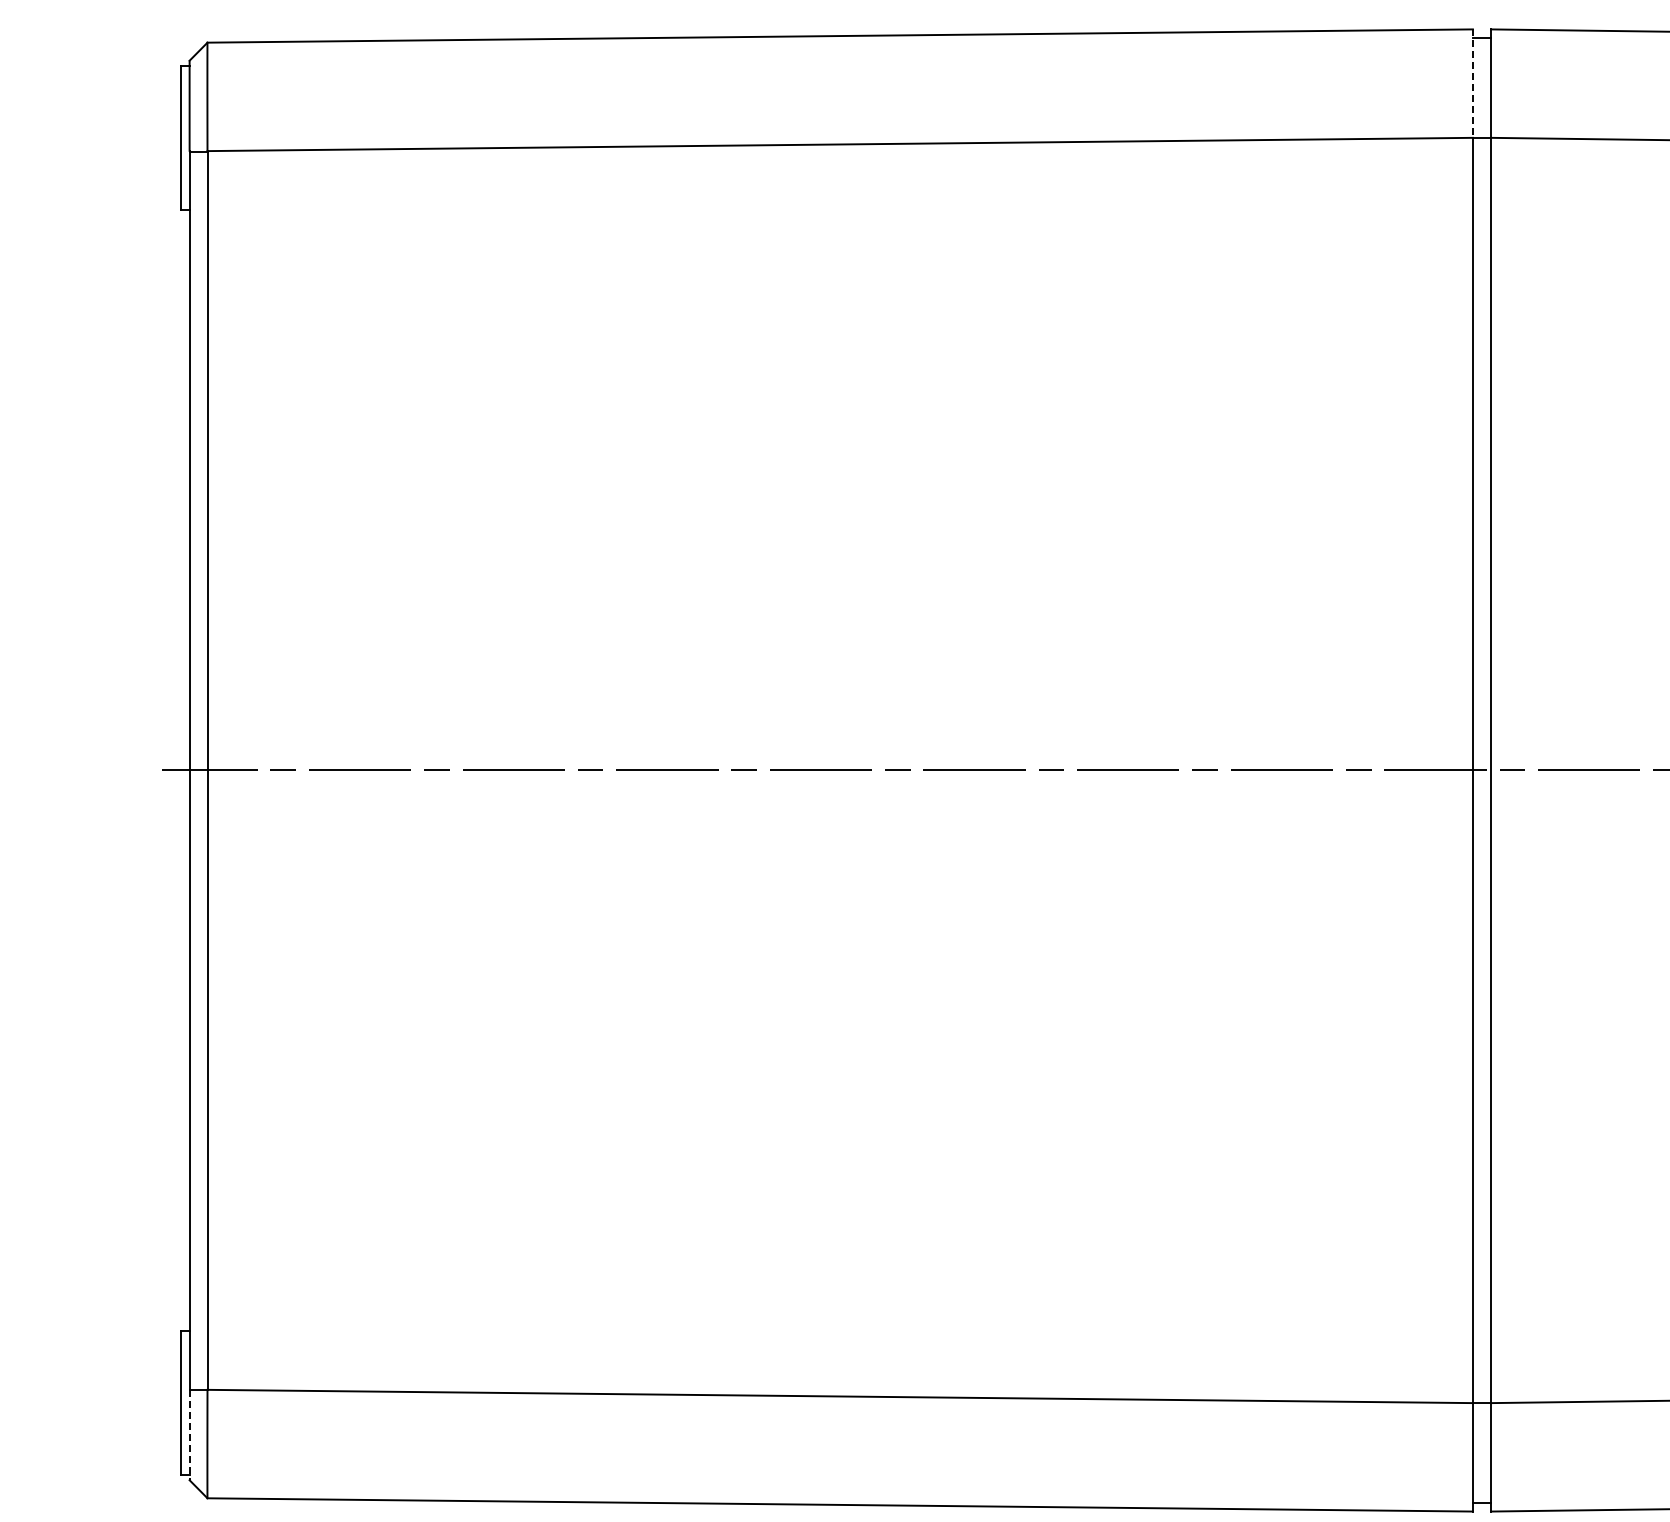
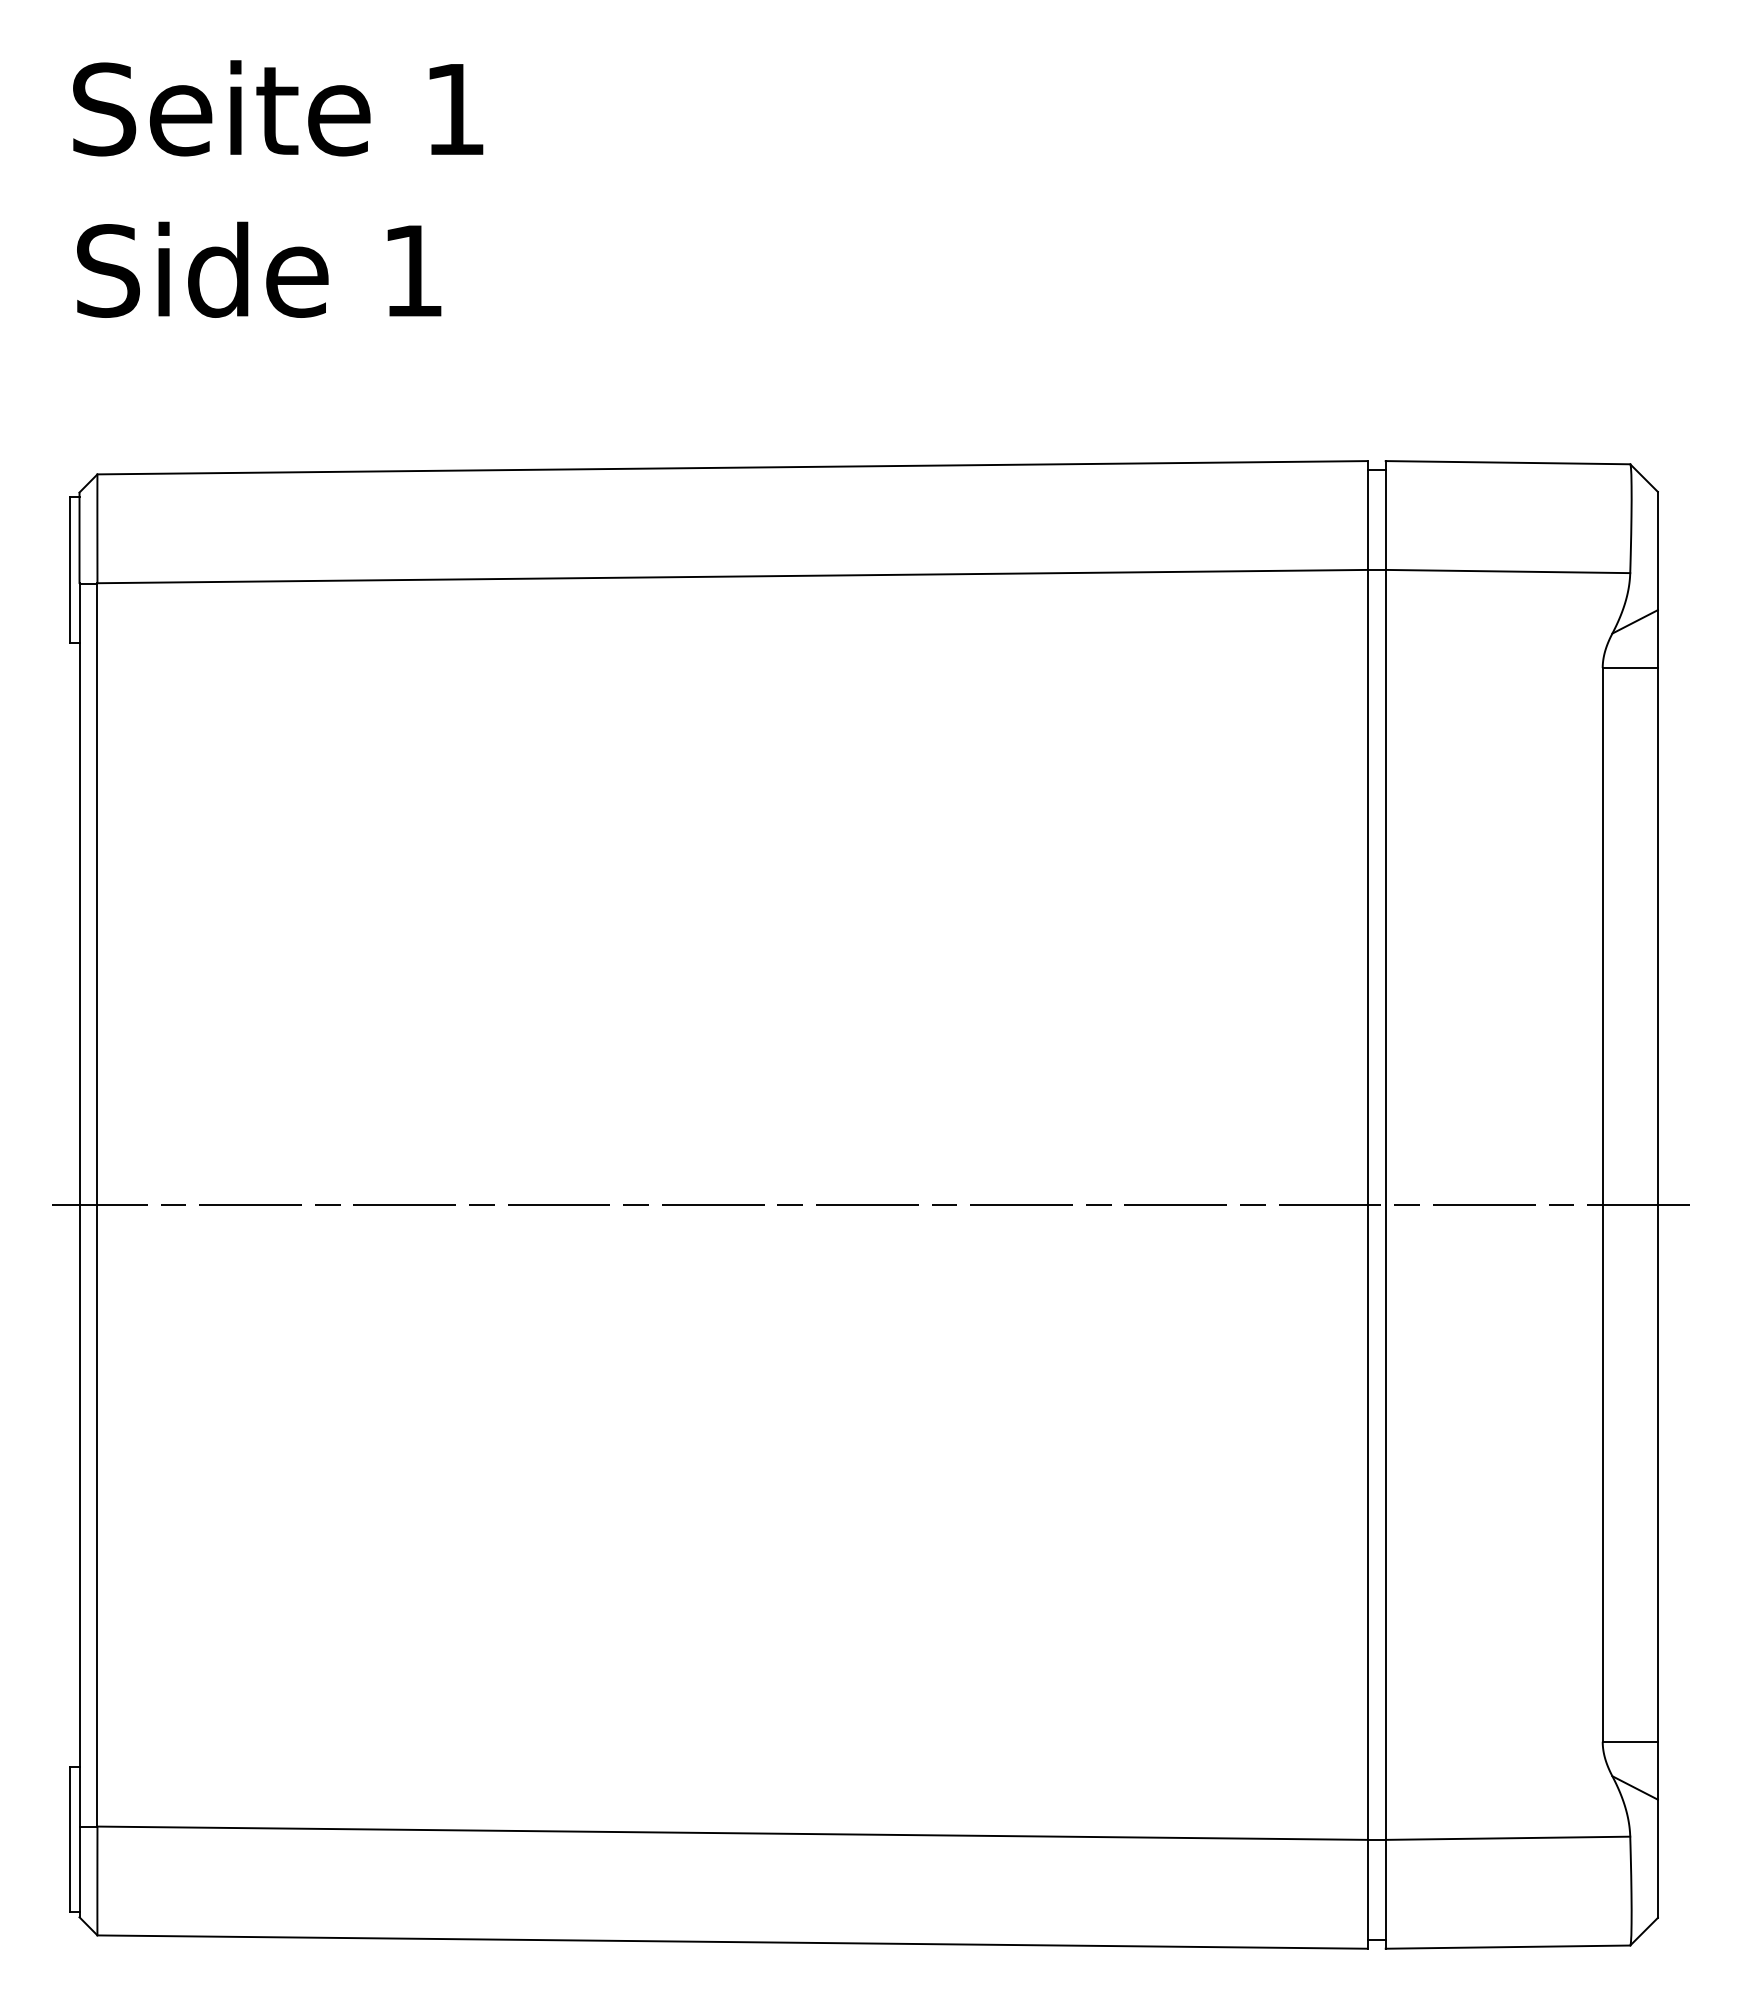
line: (1472, 84) -> (1367, 516), dashed -> solid
line: (189, 1435) -> (79, 1872), dashed -> solid

